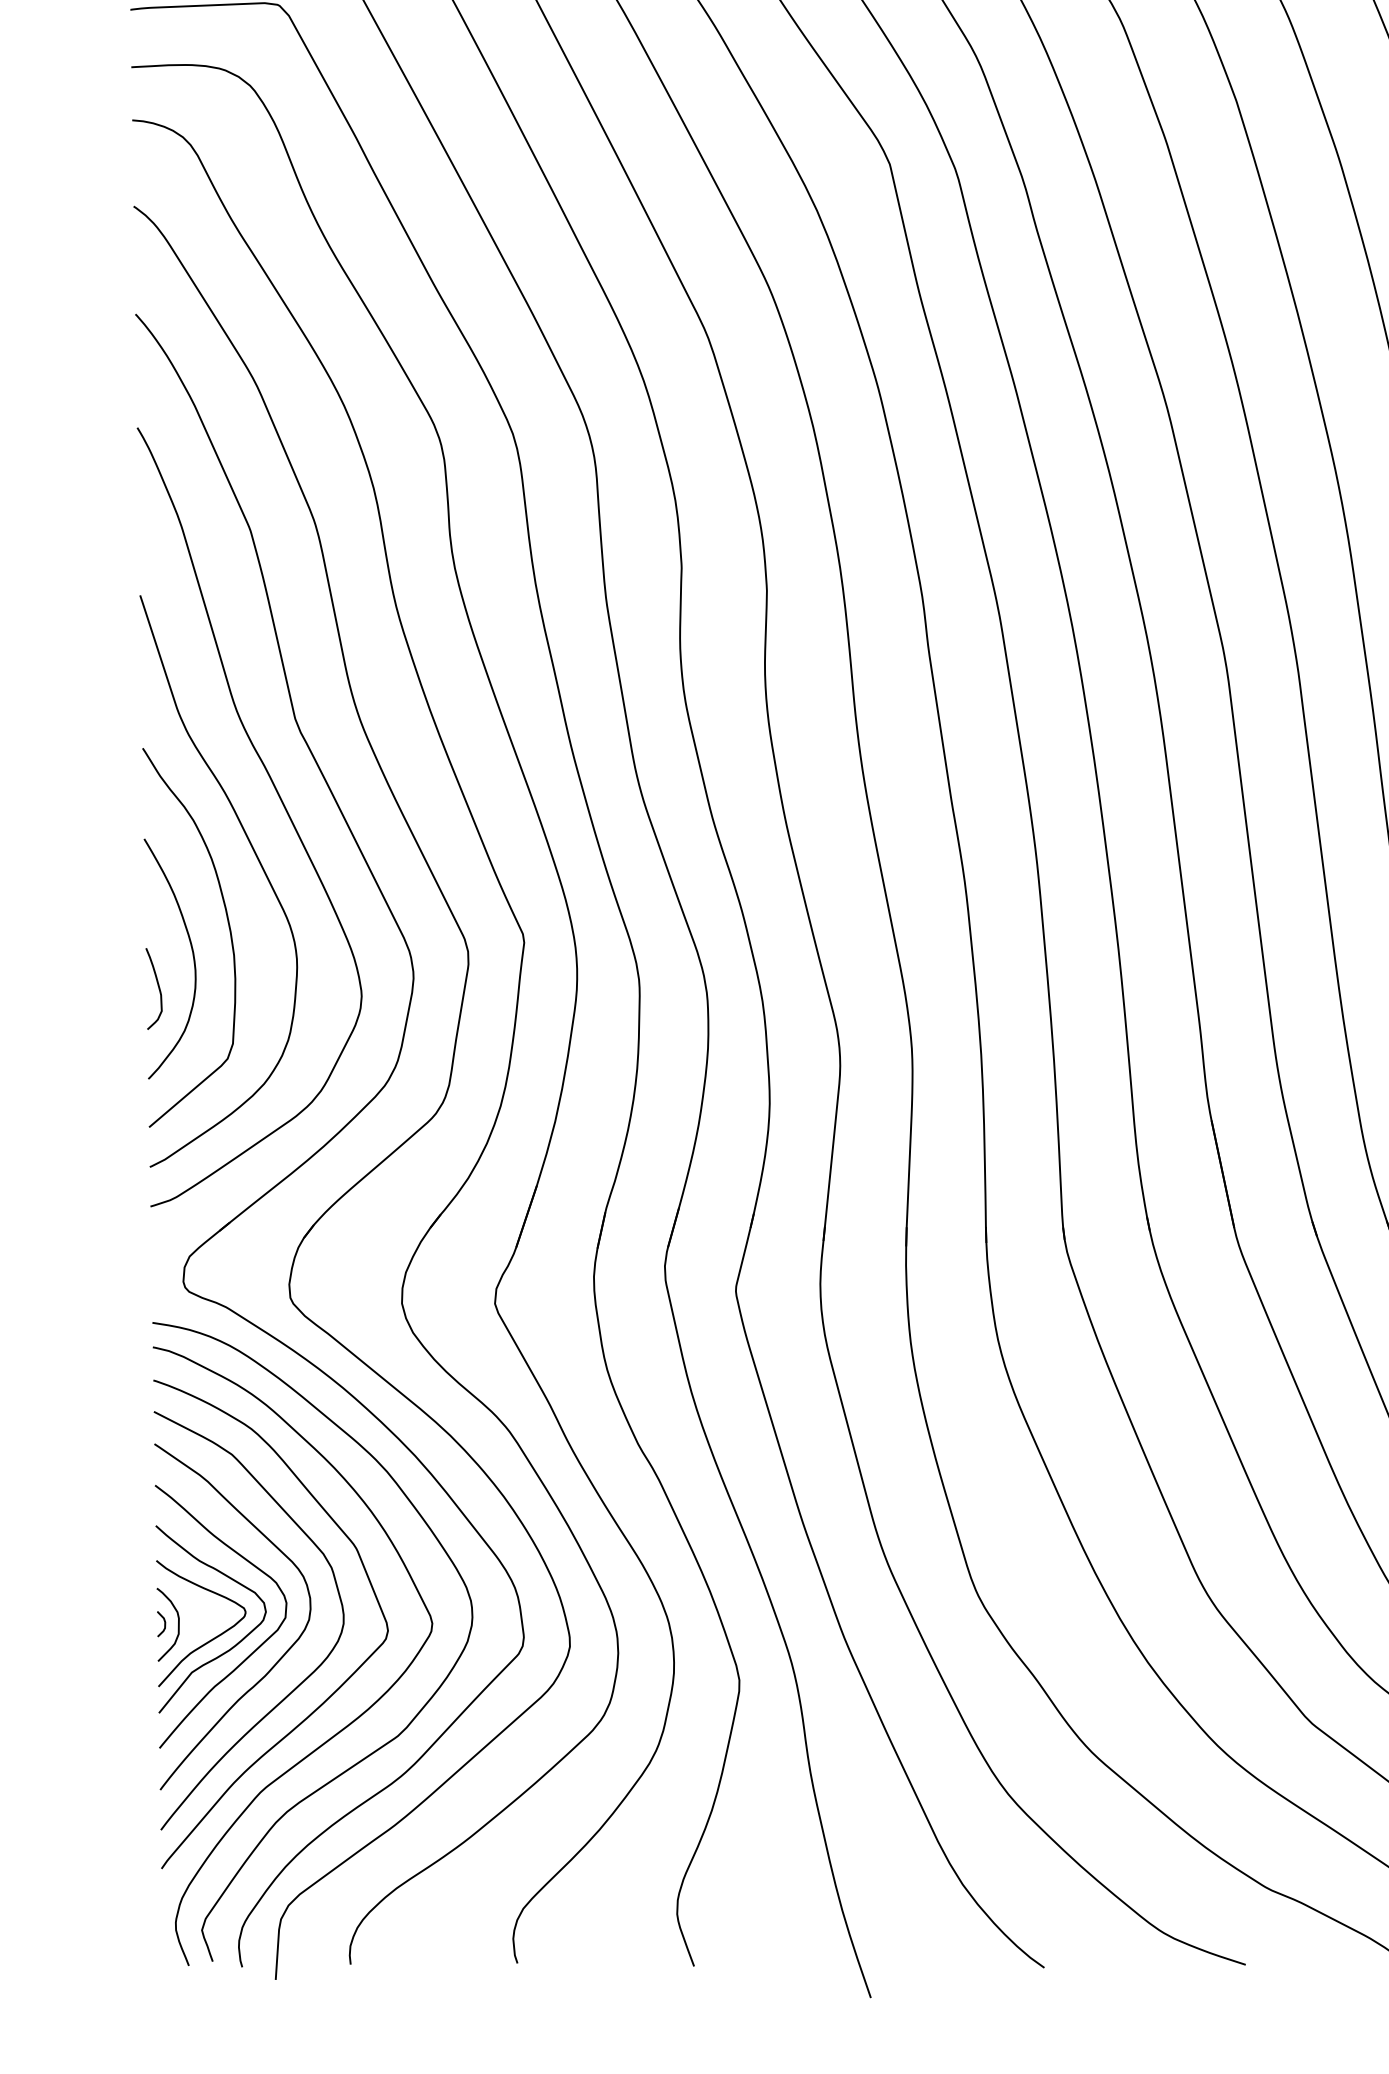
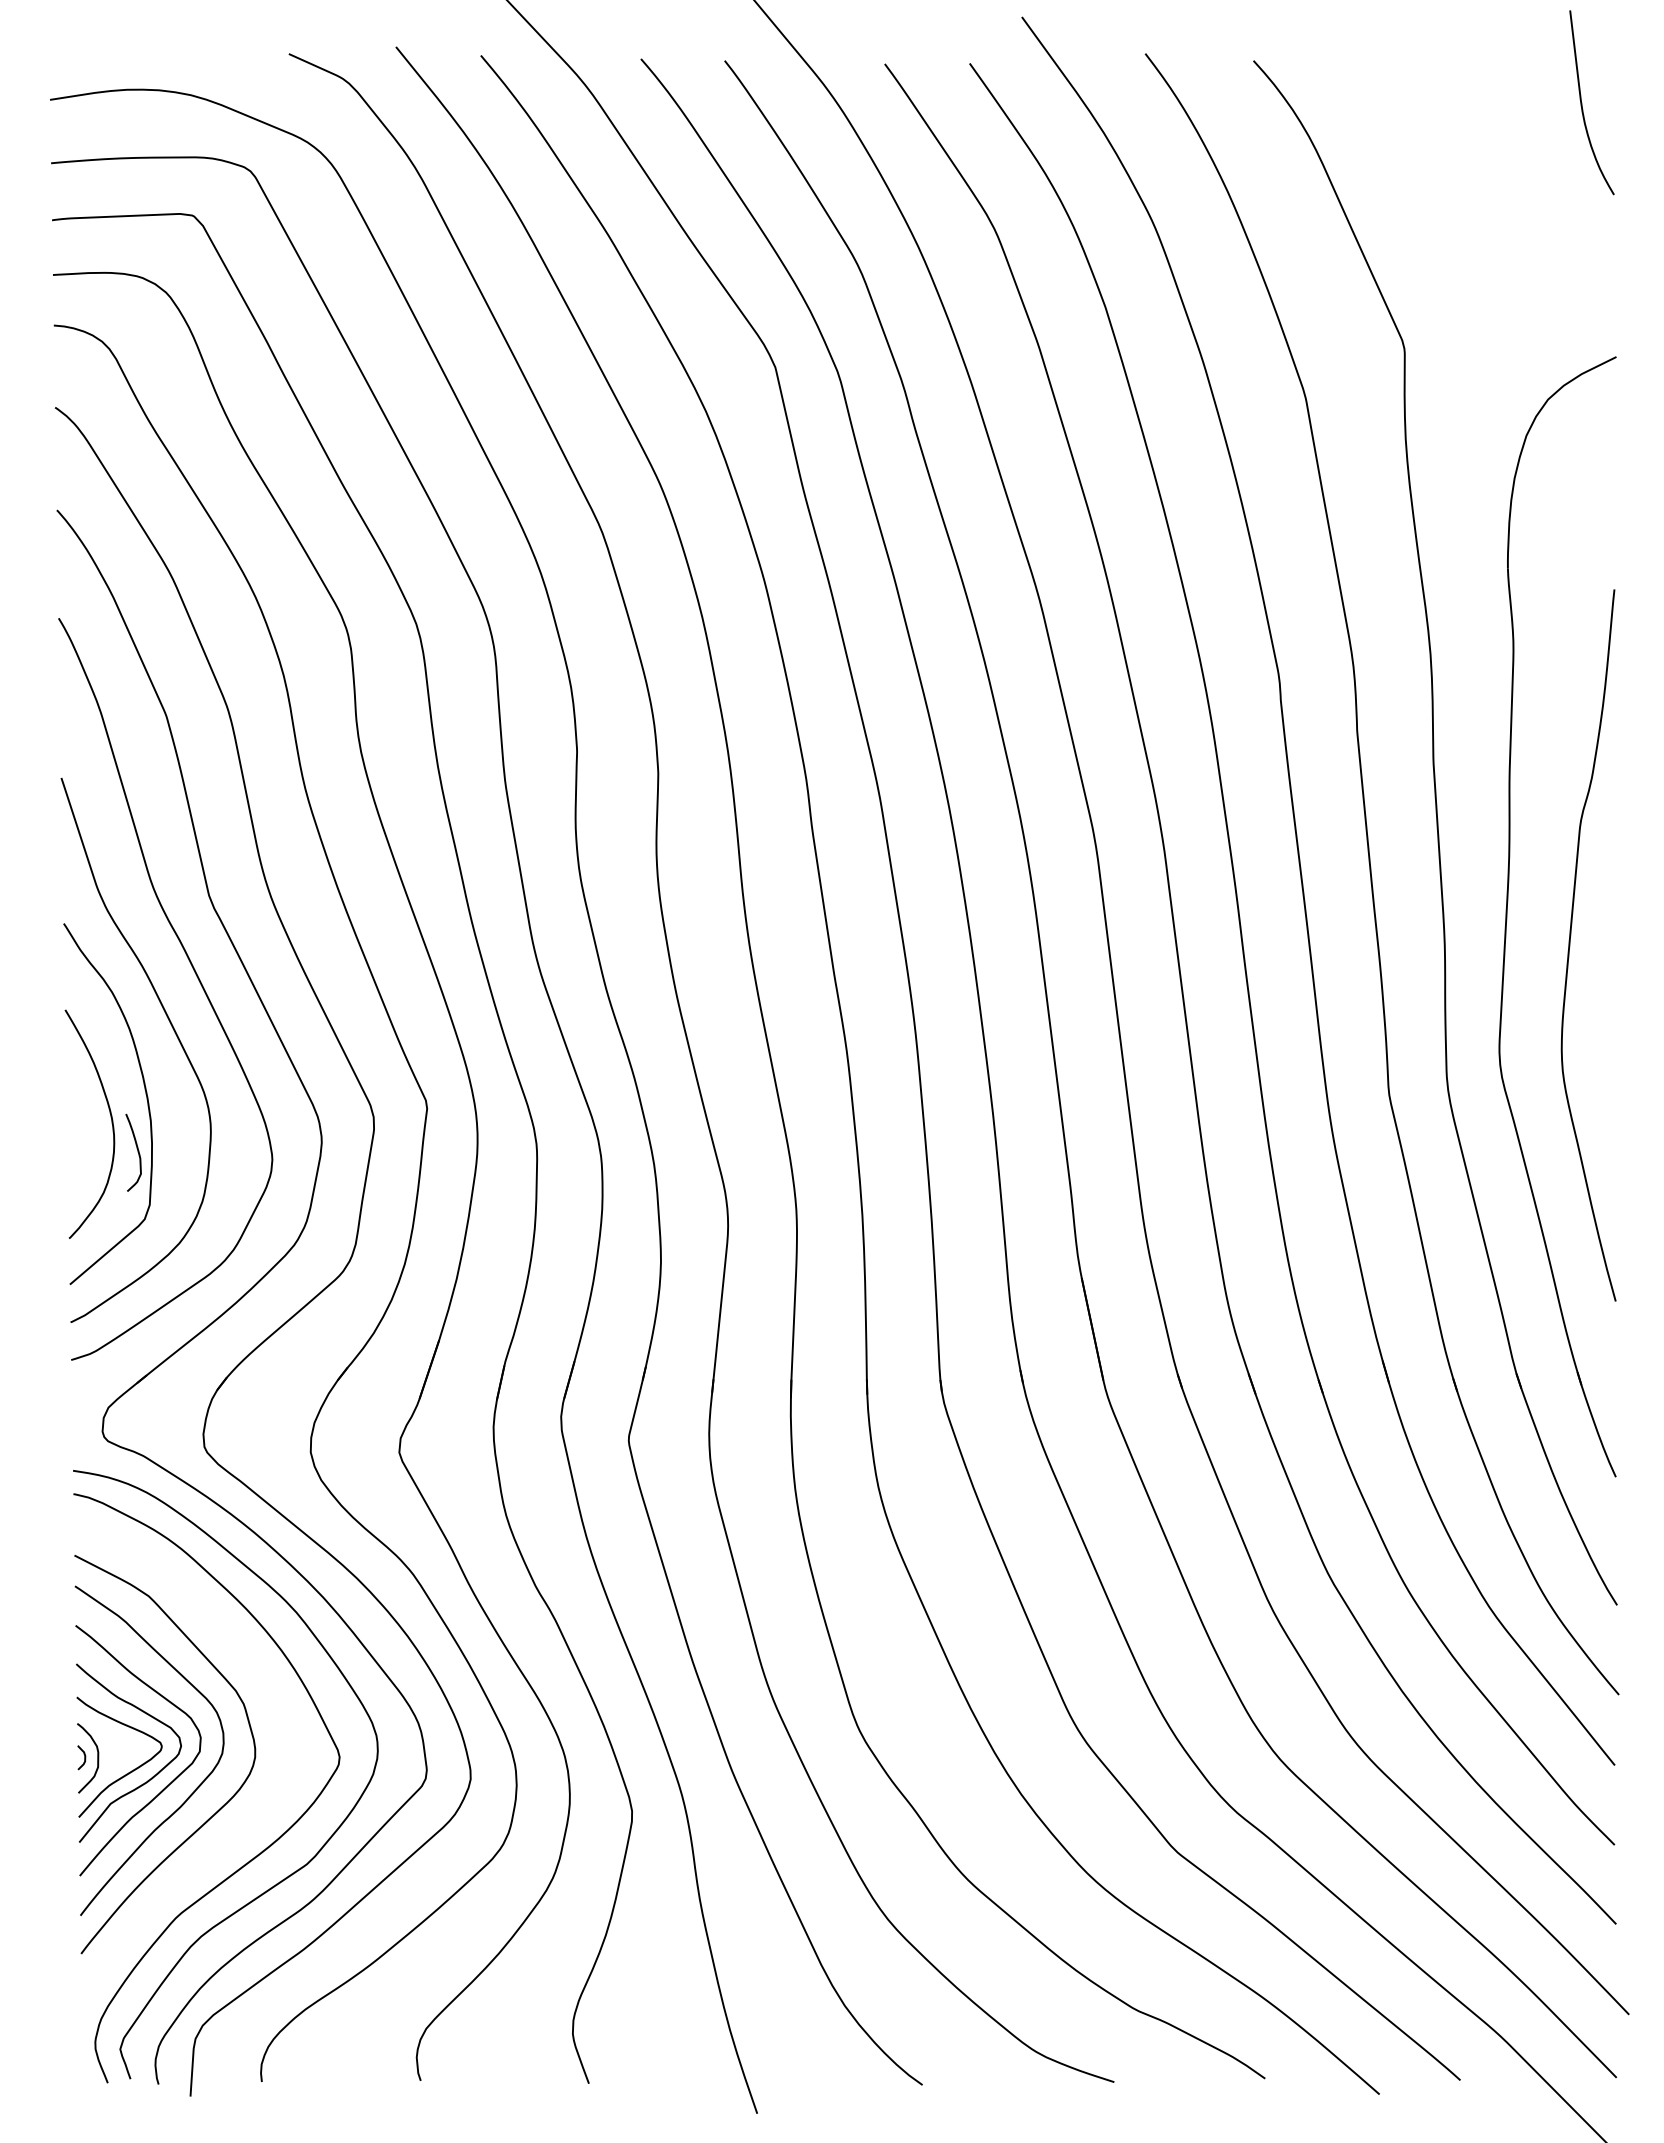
curve: (158, 988) -> (137, 1152), moved
curve: (336, 1688) -> (248, 1819), removed

